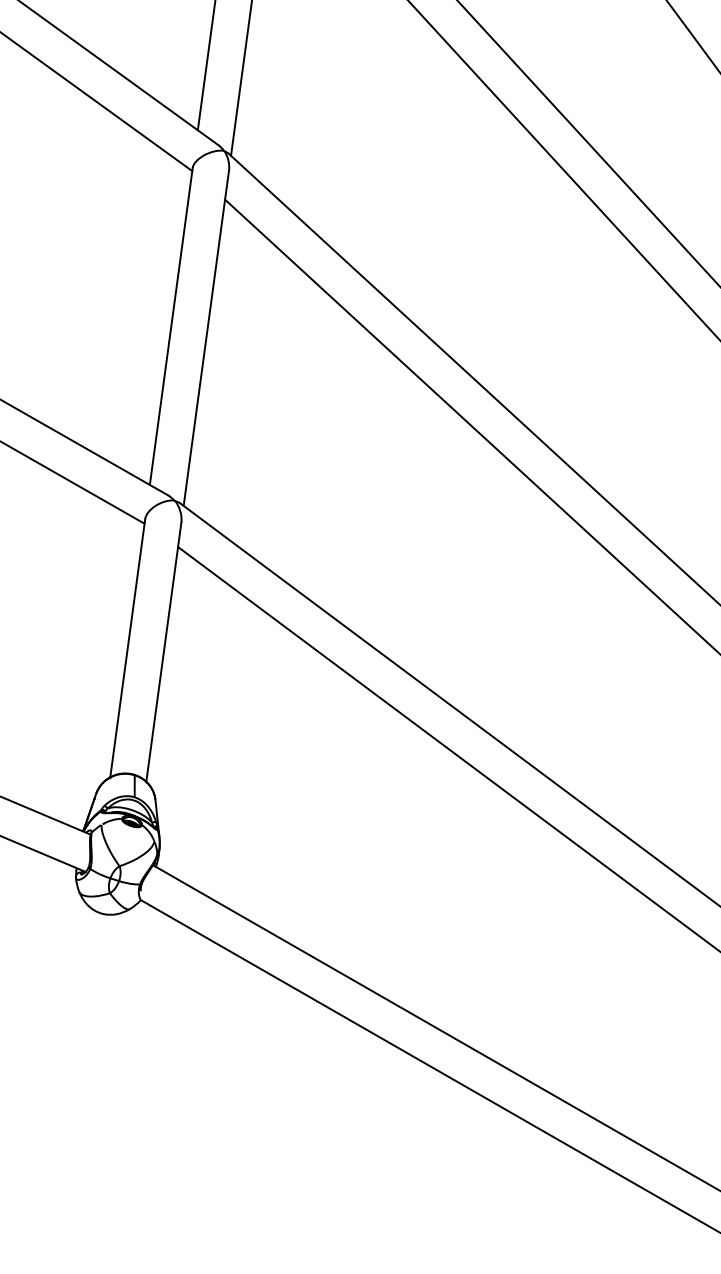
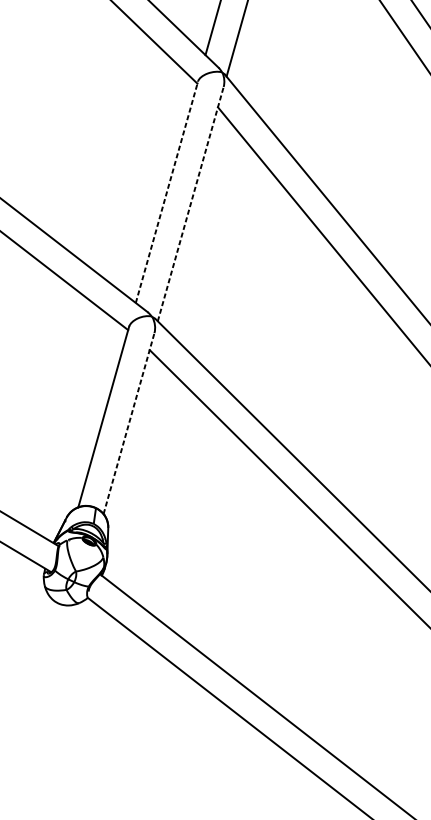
line: (171, 326) -> (167, 192), solid -> dashed
line: (206, 337) -> (190, 203), solid -> dashed
line: (163, 652) -> (128, 423), solid -> dashed

